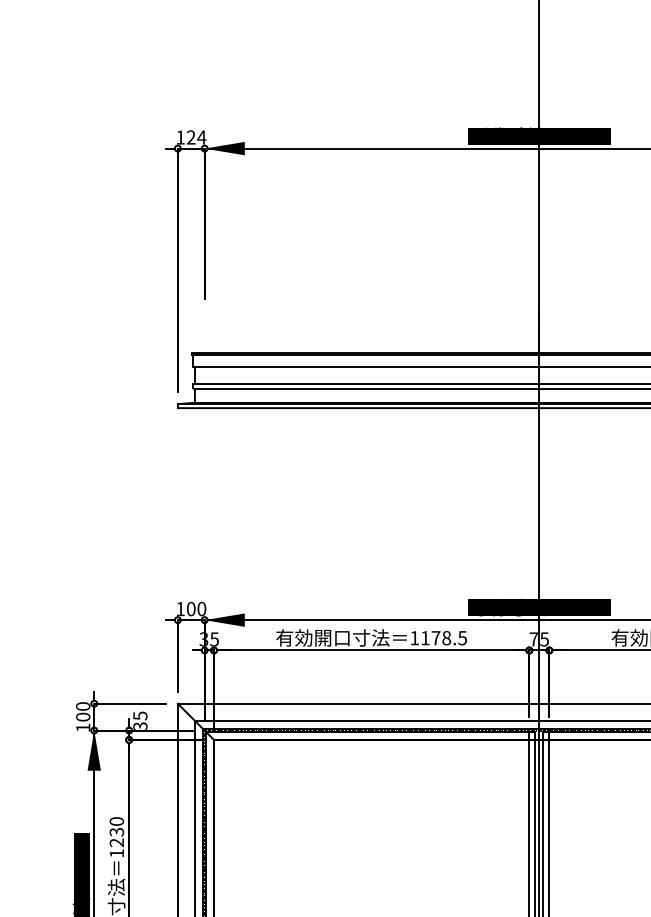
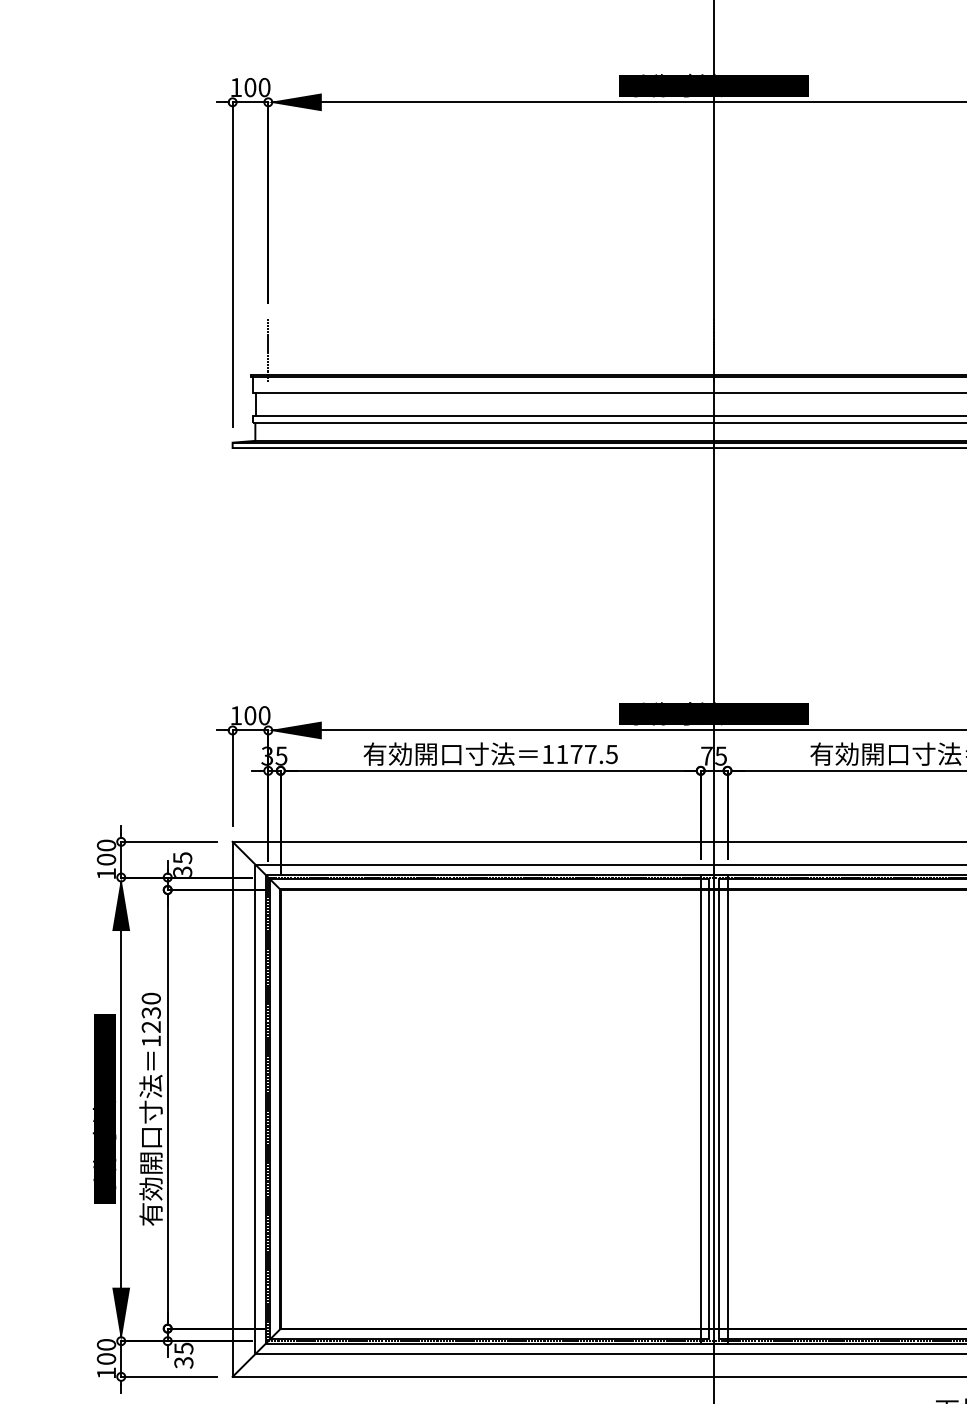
text: (196, 137) -> (257, 87), 124 -> 100
line: (204, 334) -> (268, 349), added
text: (446, 638) -> (590, 754), 1178.5 -> 1177.5

